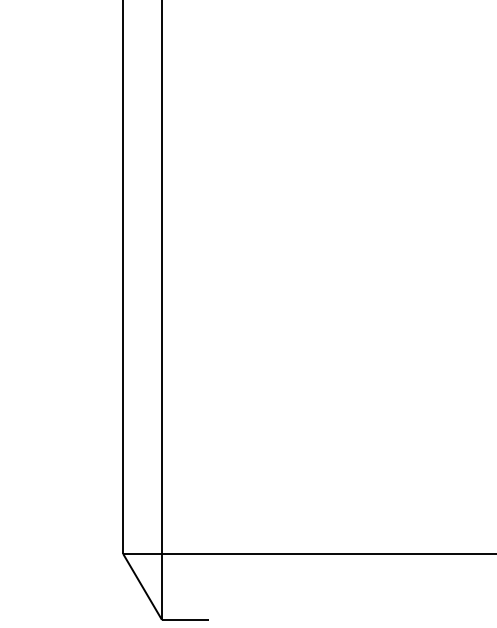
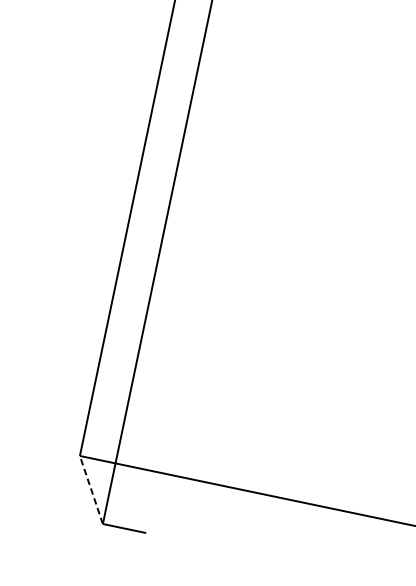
line: (142, 586) -> (91, 489), solid -> dashed

